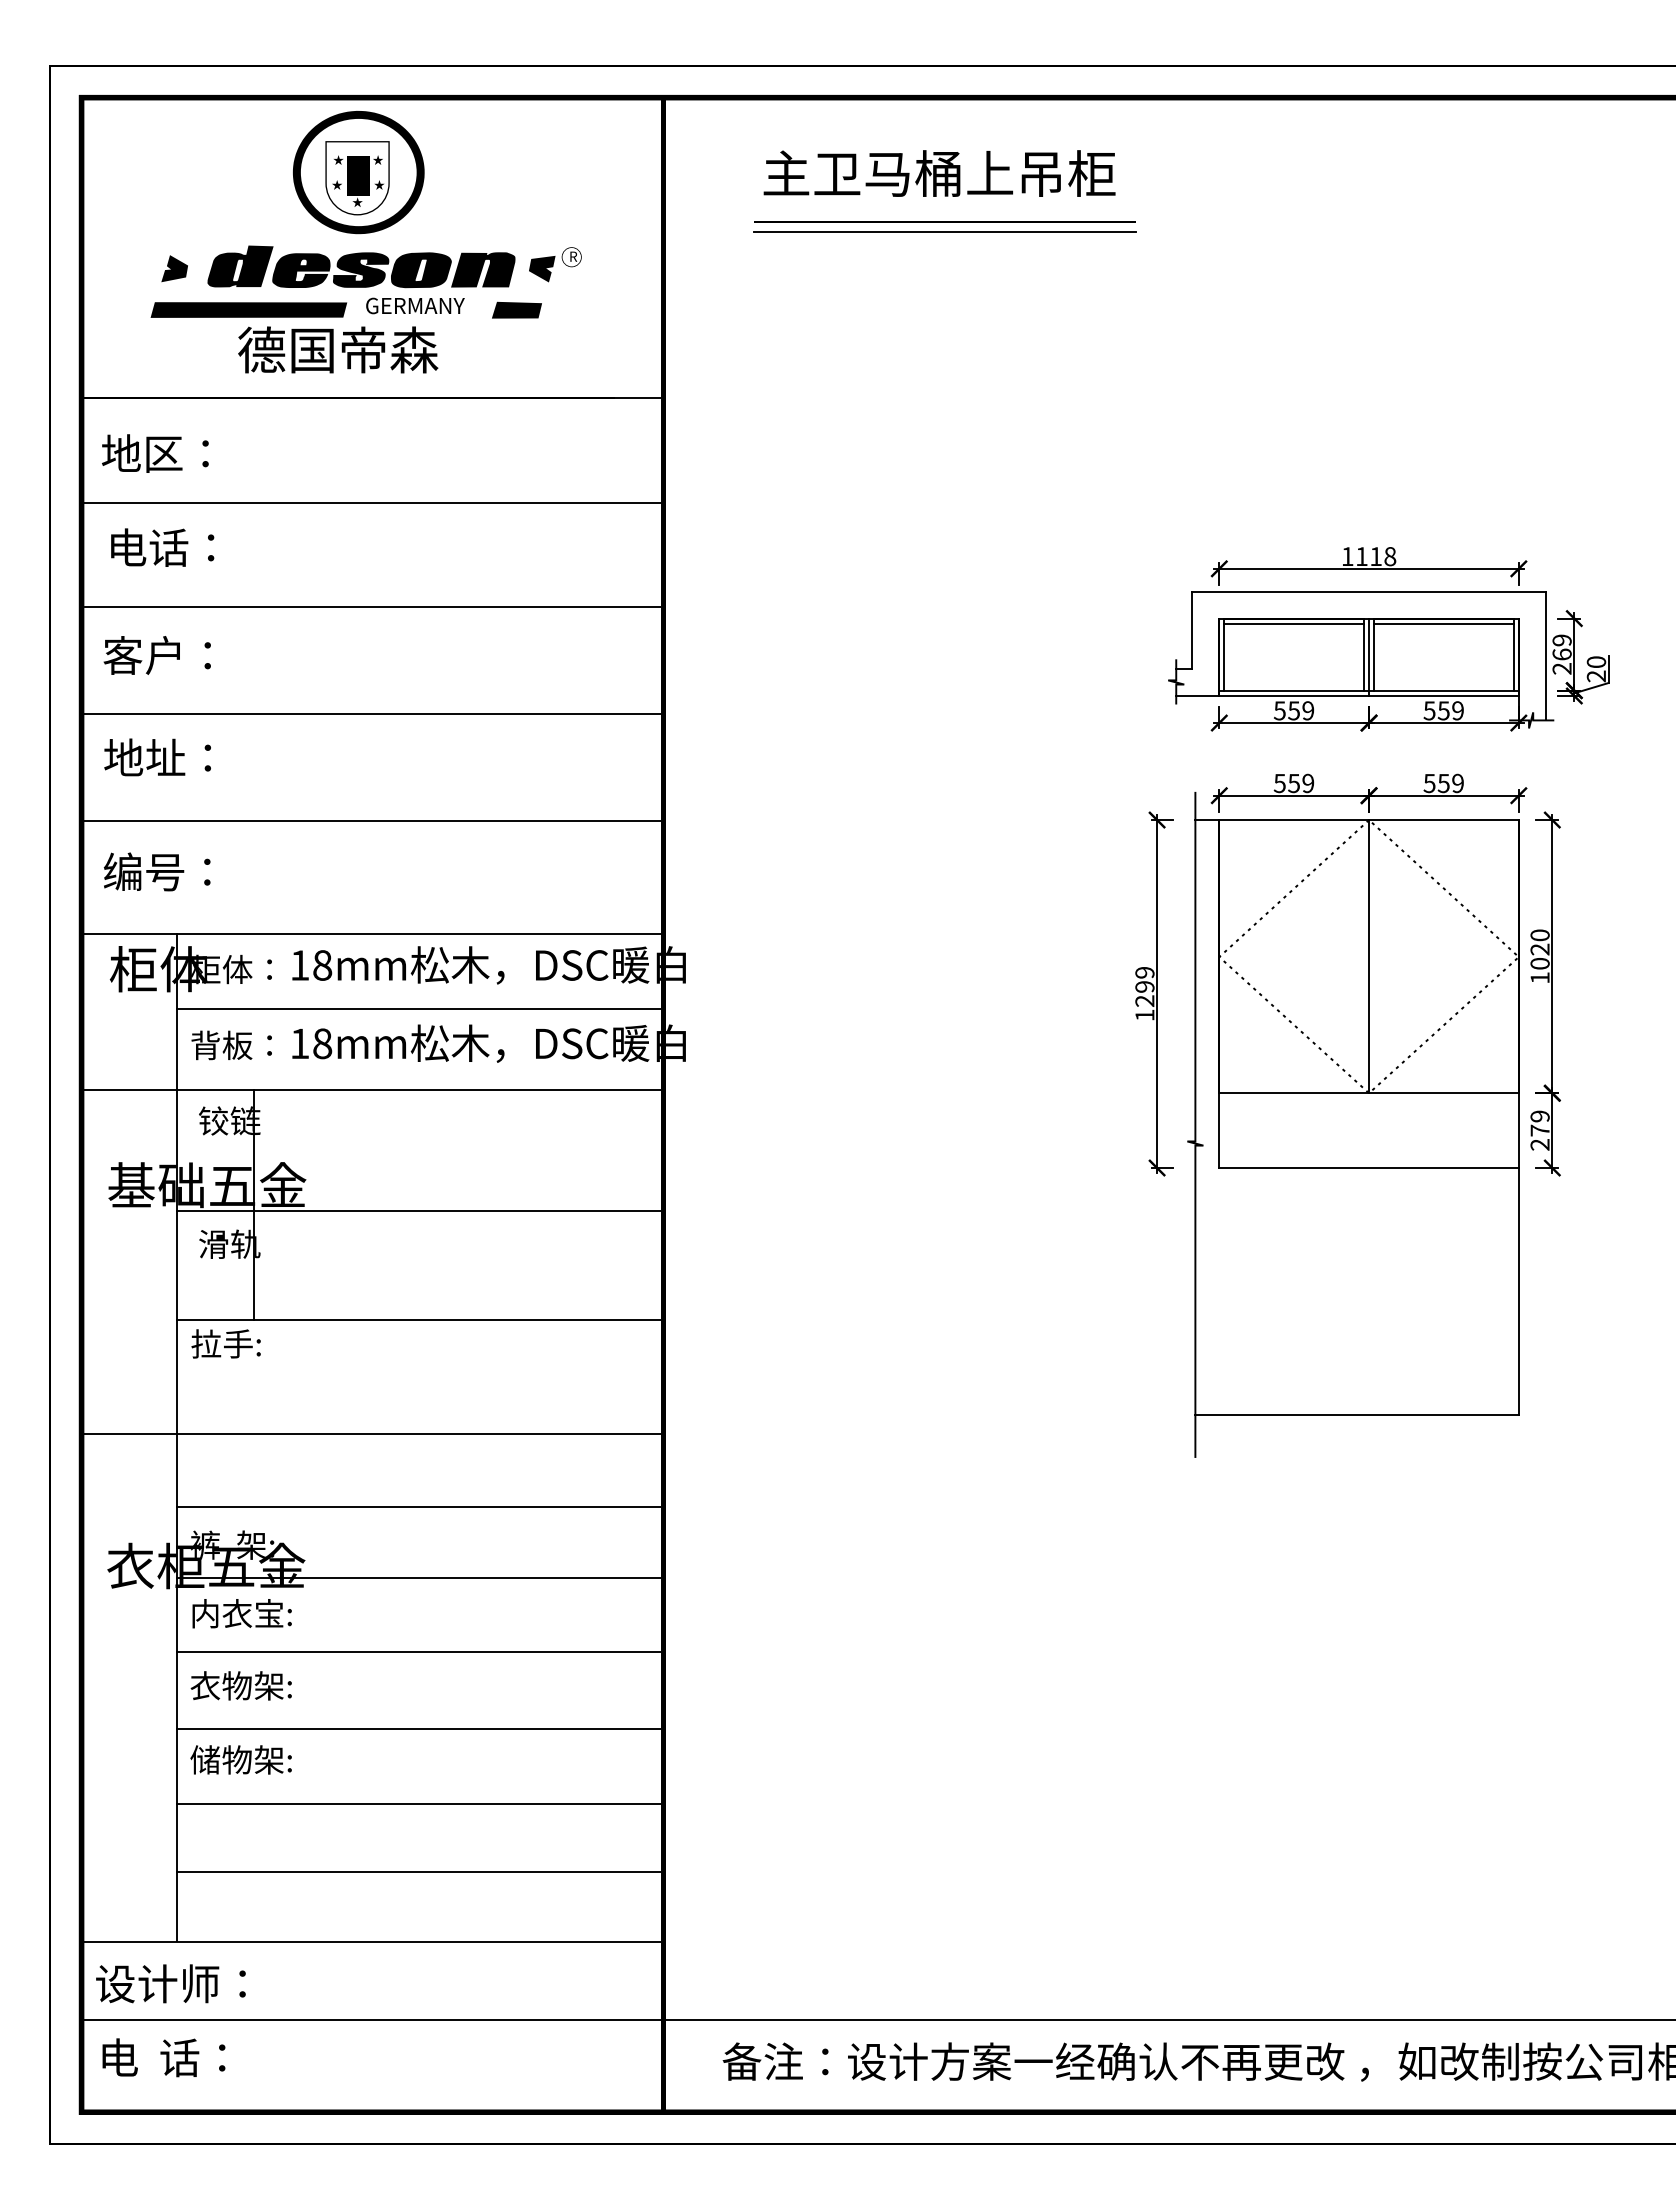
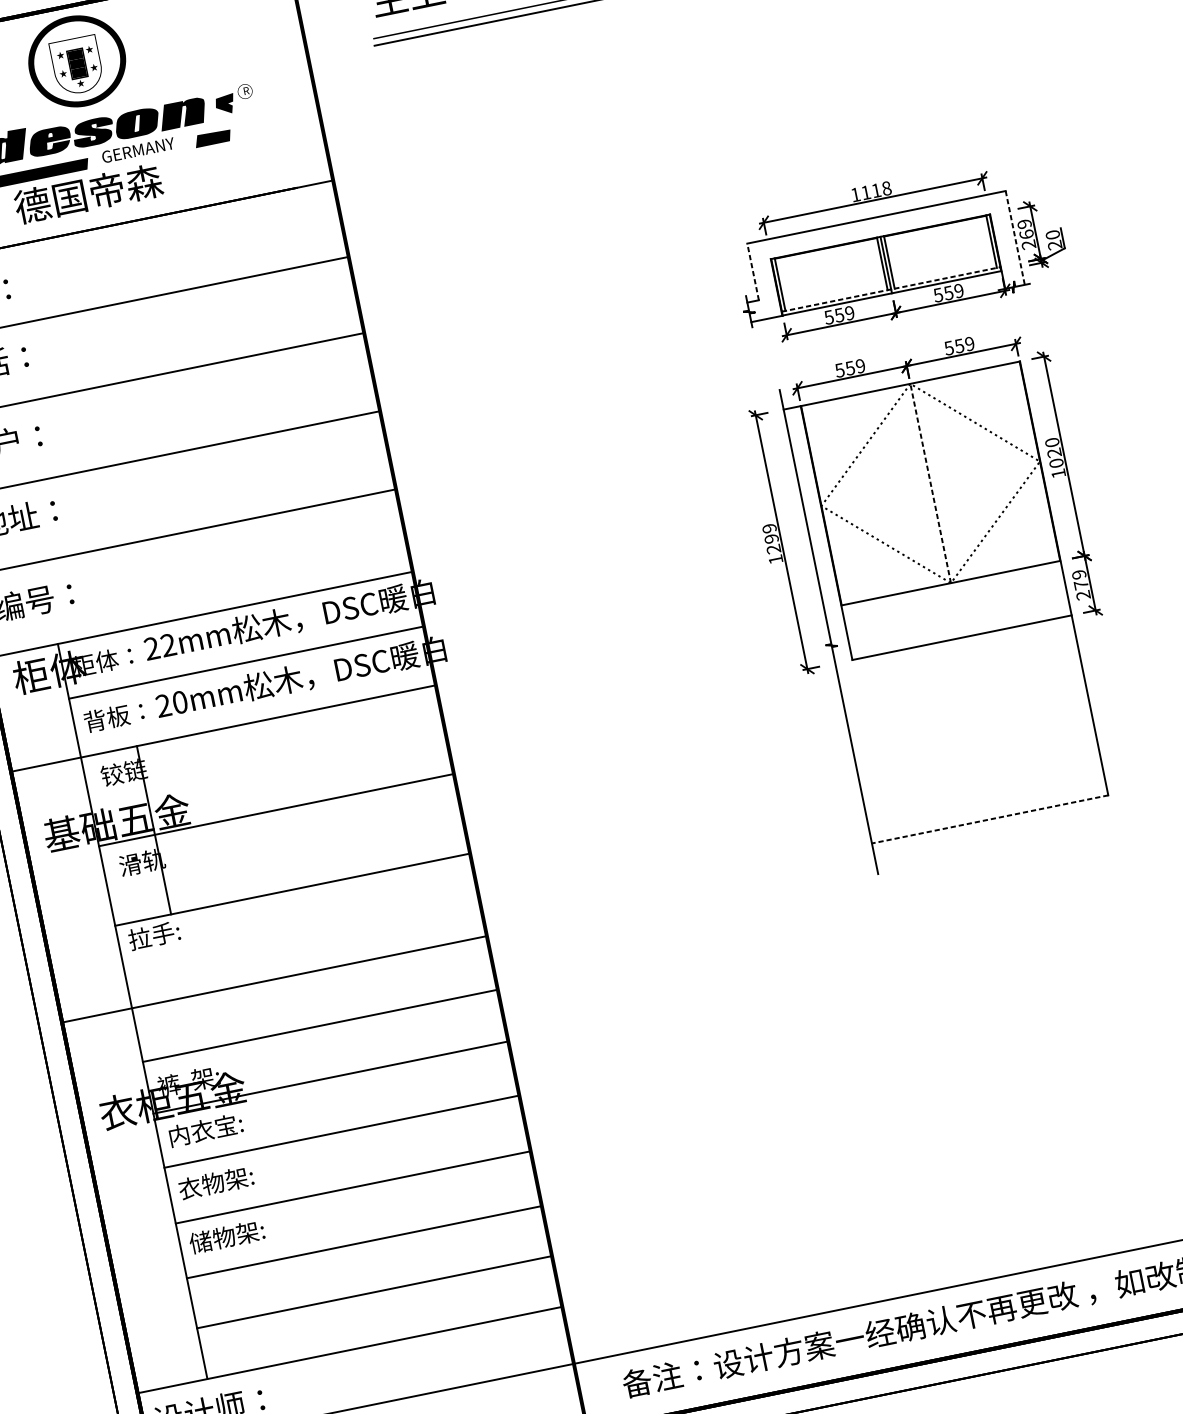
line: (1294, 623) -> (826, 251), removed
line: (1443, 623) -> (935, 229), removed
line: (1192, 630) -> (753, 271), solid -> dashed
line: (1546, 656) -> (1015, 238), solid -> dashed
line: (1369, 690) -> (891, 289), solid -> dashed
line: (1369, 956) -> (930, 483), solid -> dashed
text: (311, 965) -> (160, 646), 18mm -> 22mm
text: (311, 1043) -> (172, 703), 18mm -> 20mm
line: (1357, 1414) -> (990, 819), solid -> dashed

